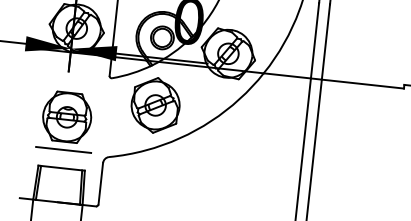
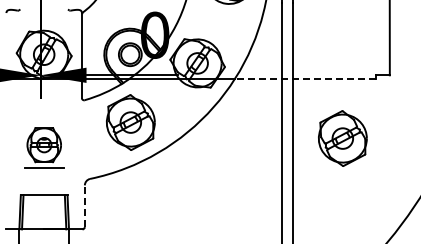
line: (333, 80) -> (304, 78), solid -> dashed
part: (67, 120) -> (44, 147), size x0.7
part: (364, 144) -> (342, 138), added
line: (100, 183) -> (84, 206), solid -> dashed

